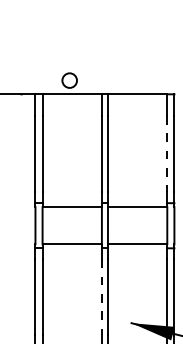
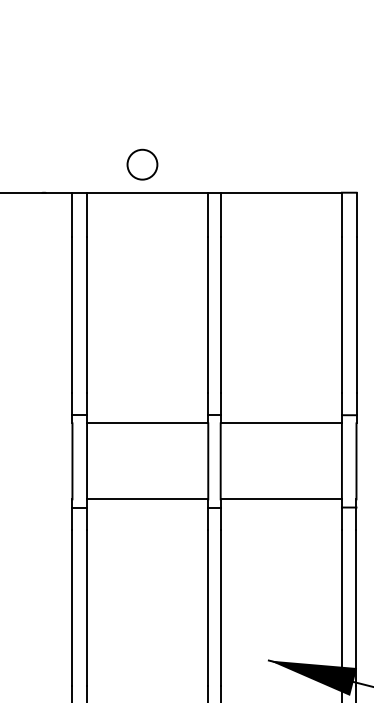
line: (167, 154) -> (342, 315), dashed -> solid
line: (101, 297) -> (207, 608), dashed -> solid

